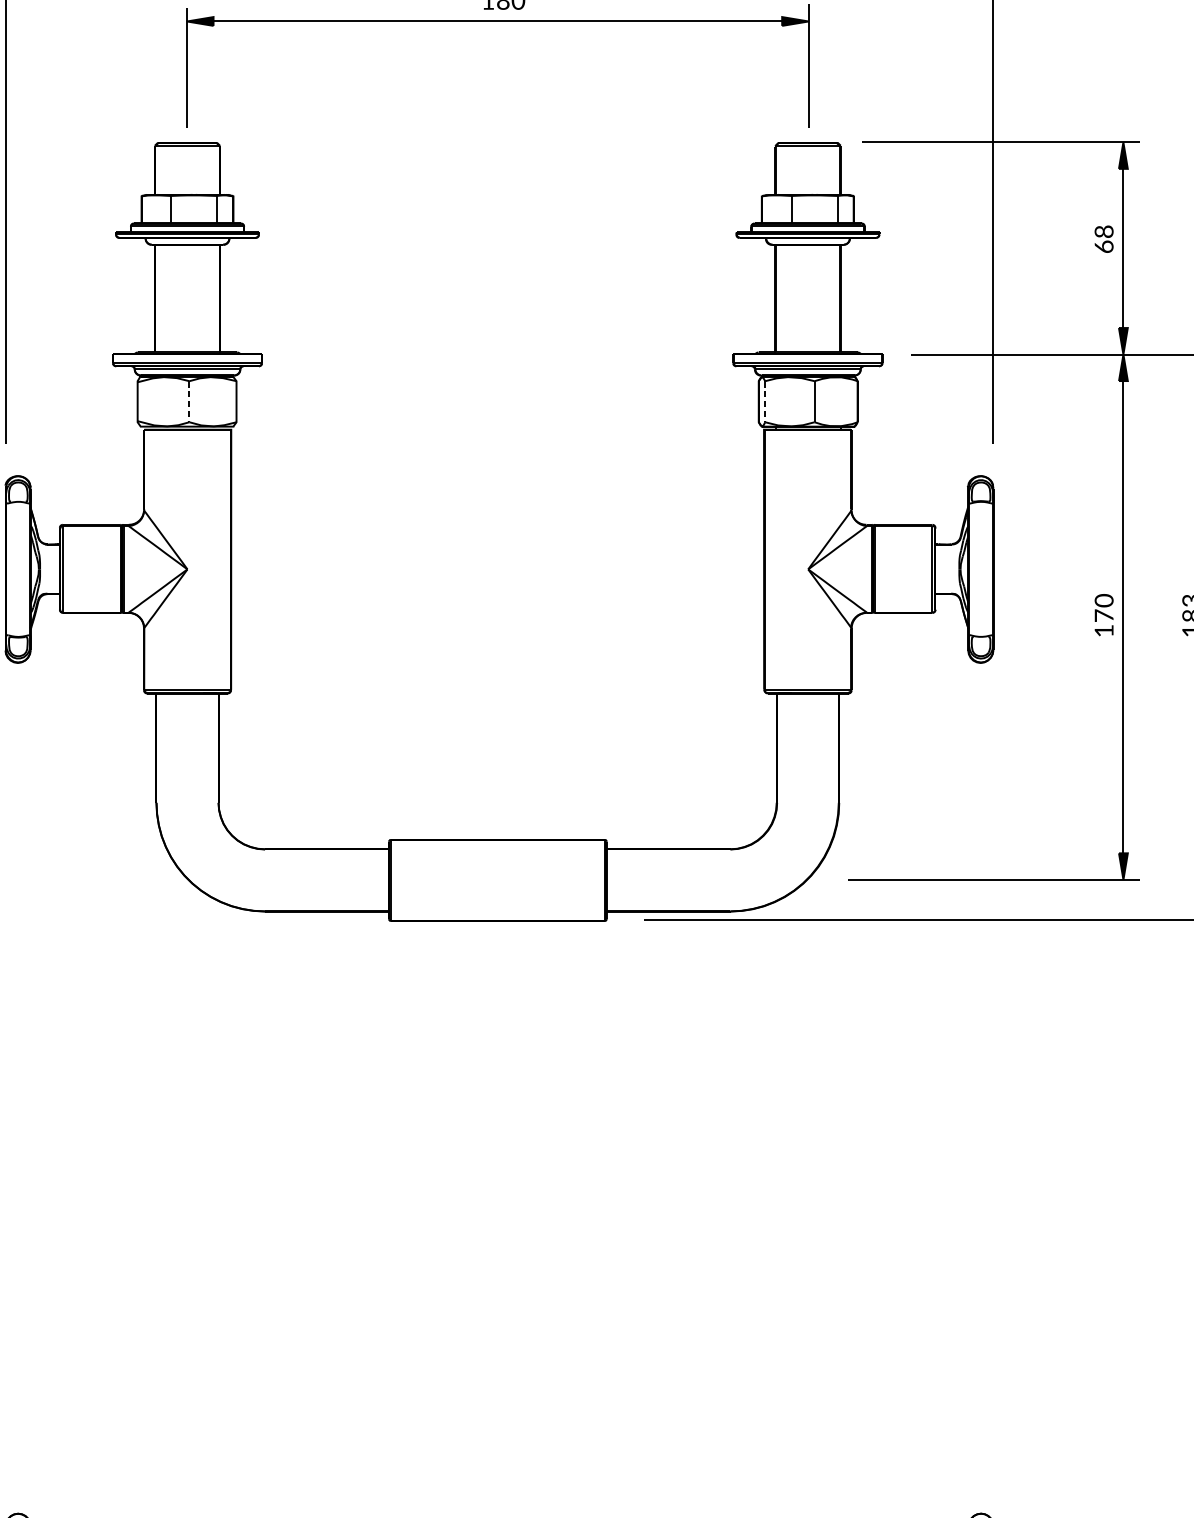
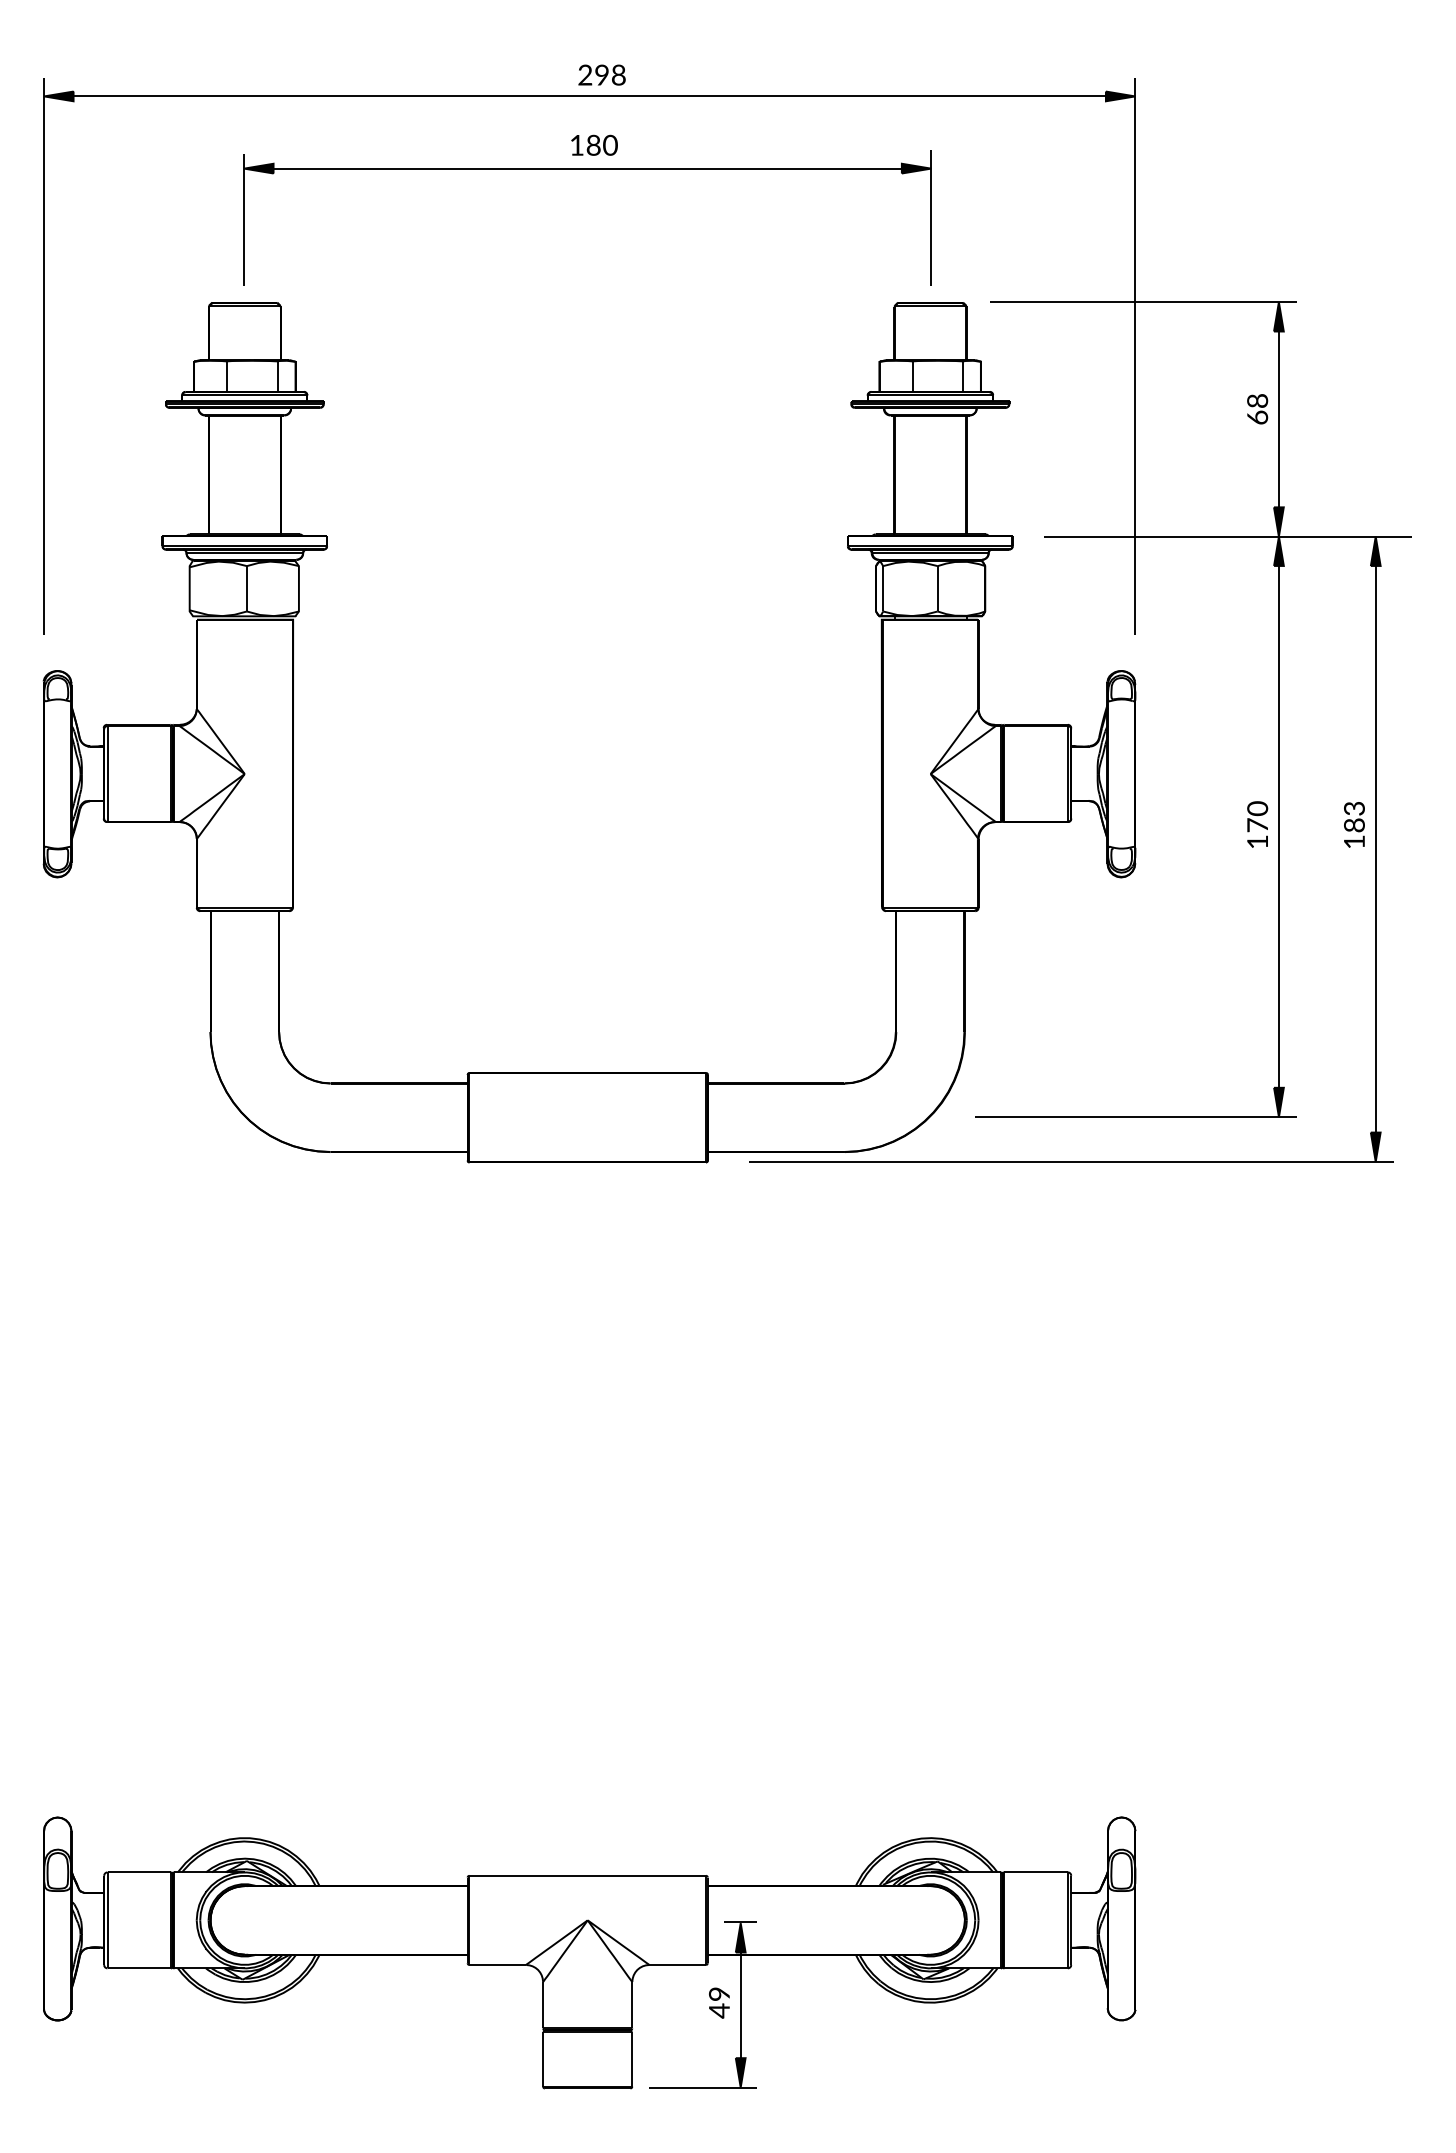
line: (189, 401) -> (246, 588), dashed -> solid
line: (765, 401) -> (883, 588), dashed -> solid

